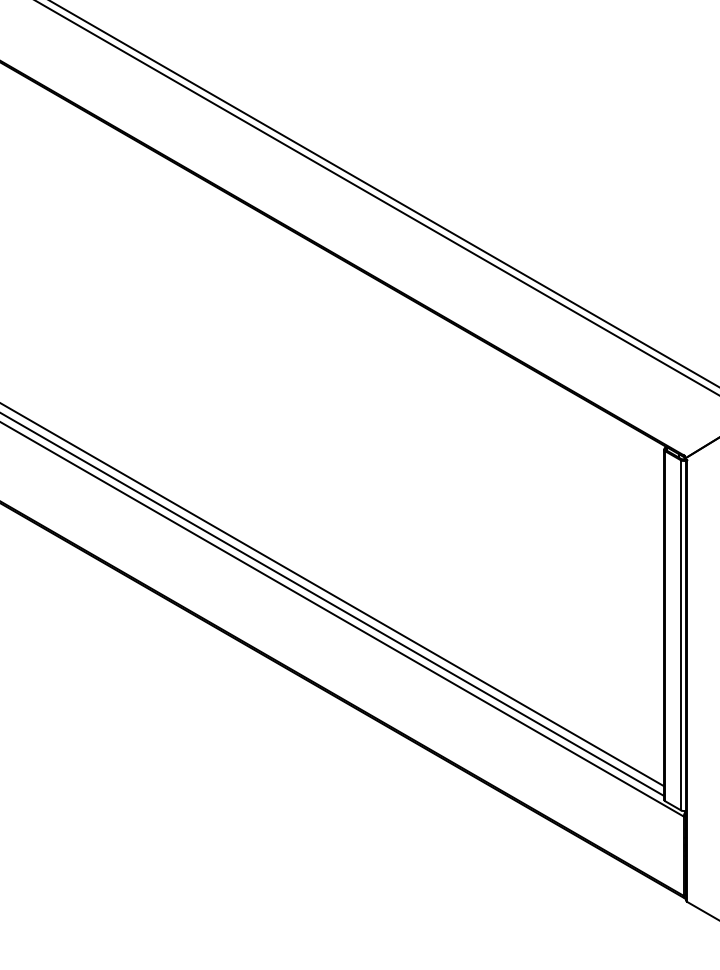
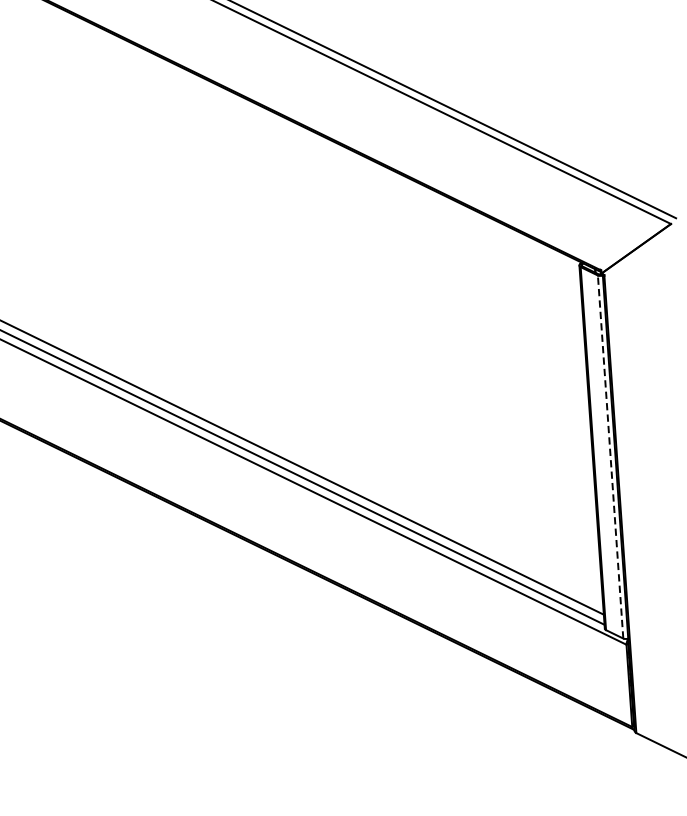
line: (681, 635) -> (610, 457), solid -> dashed

